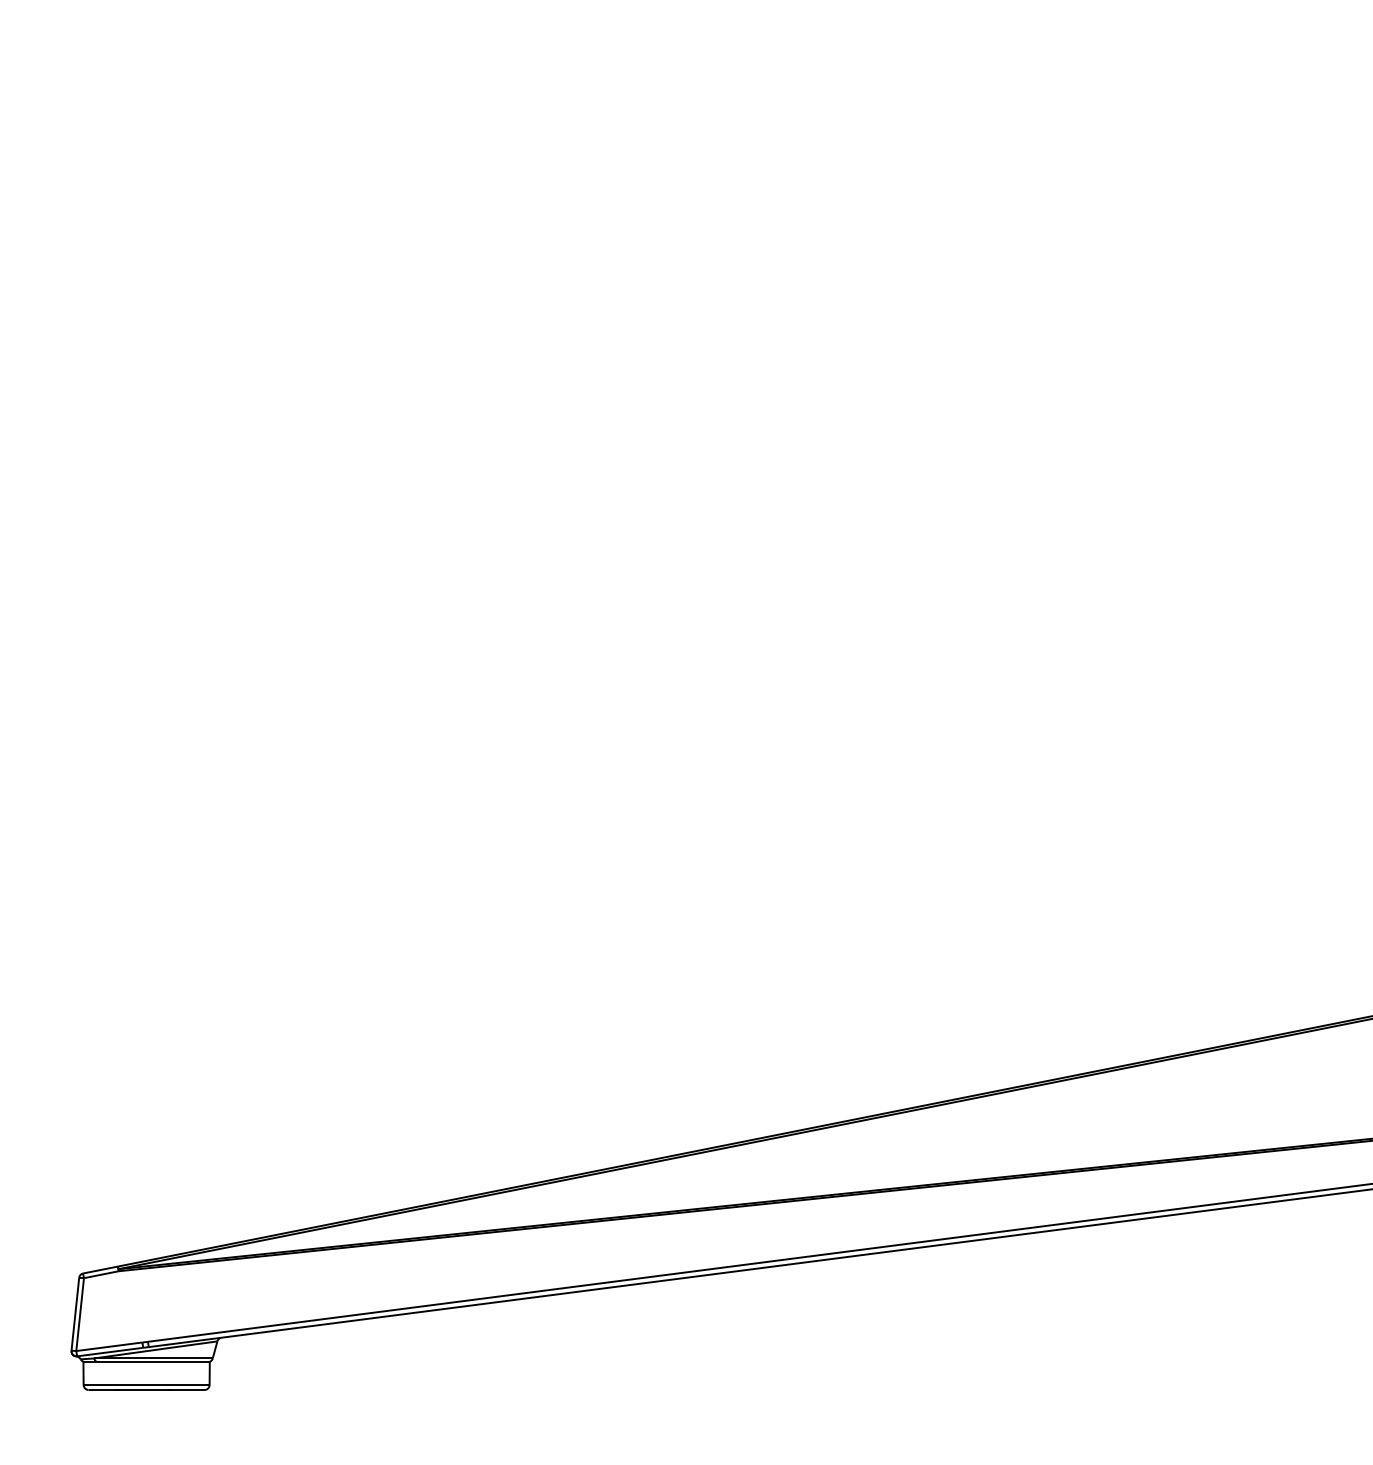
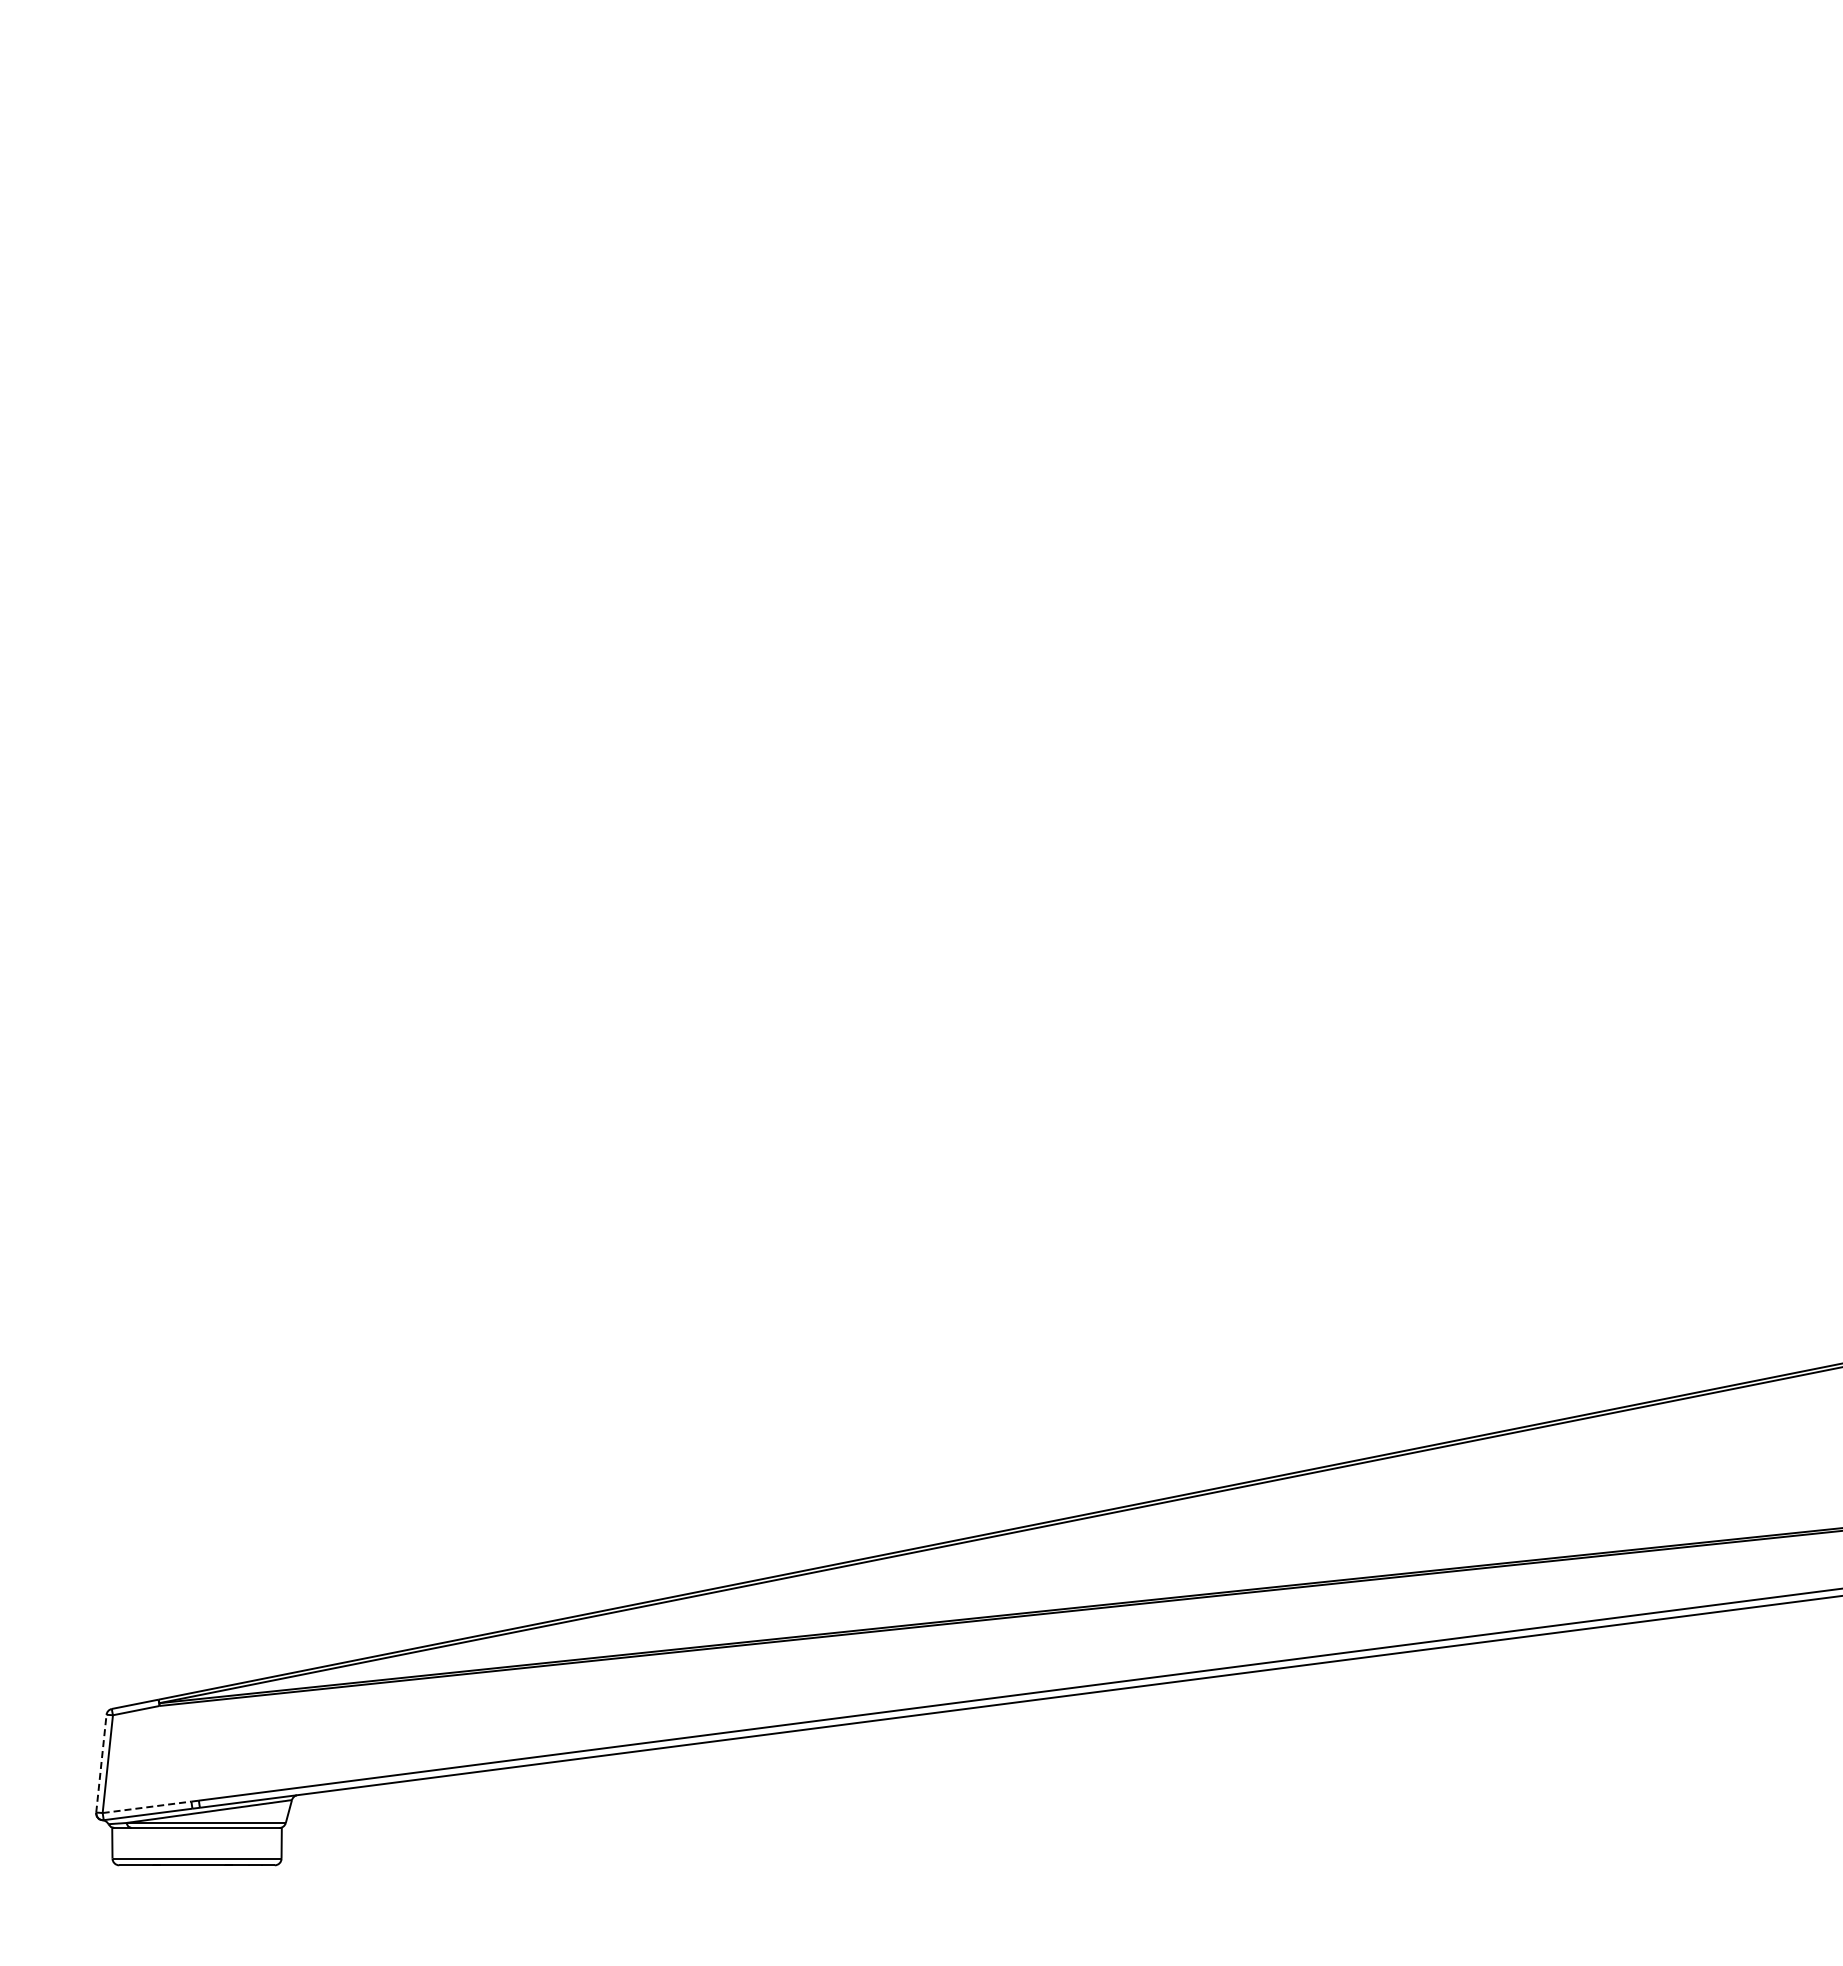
line: (75, 1314) -> (101, 1763), solid -> dashed
line: (109, 1346) -> (147, 1807), solid -> dashed

